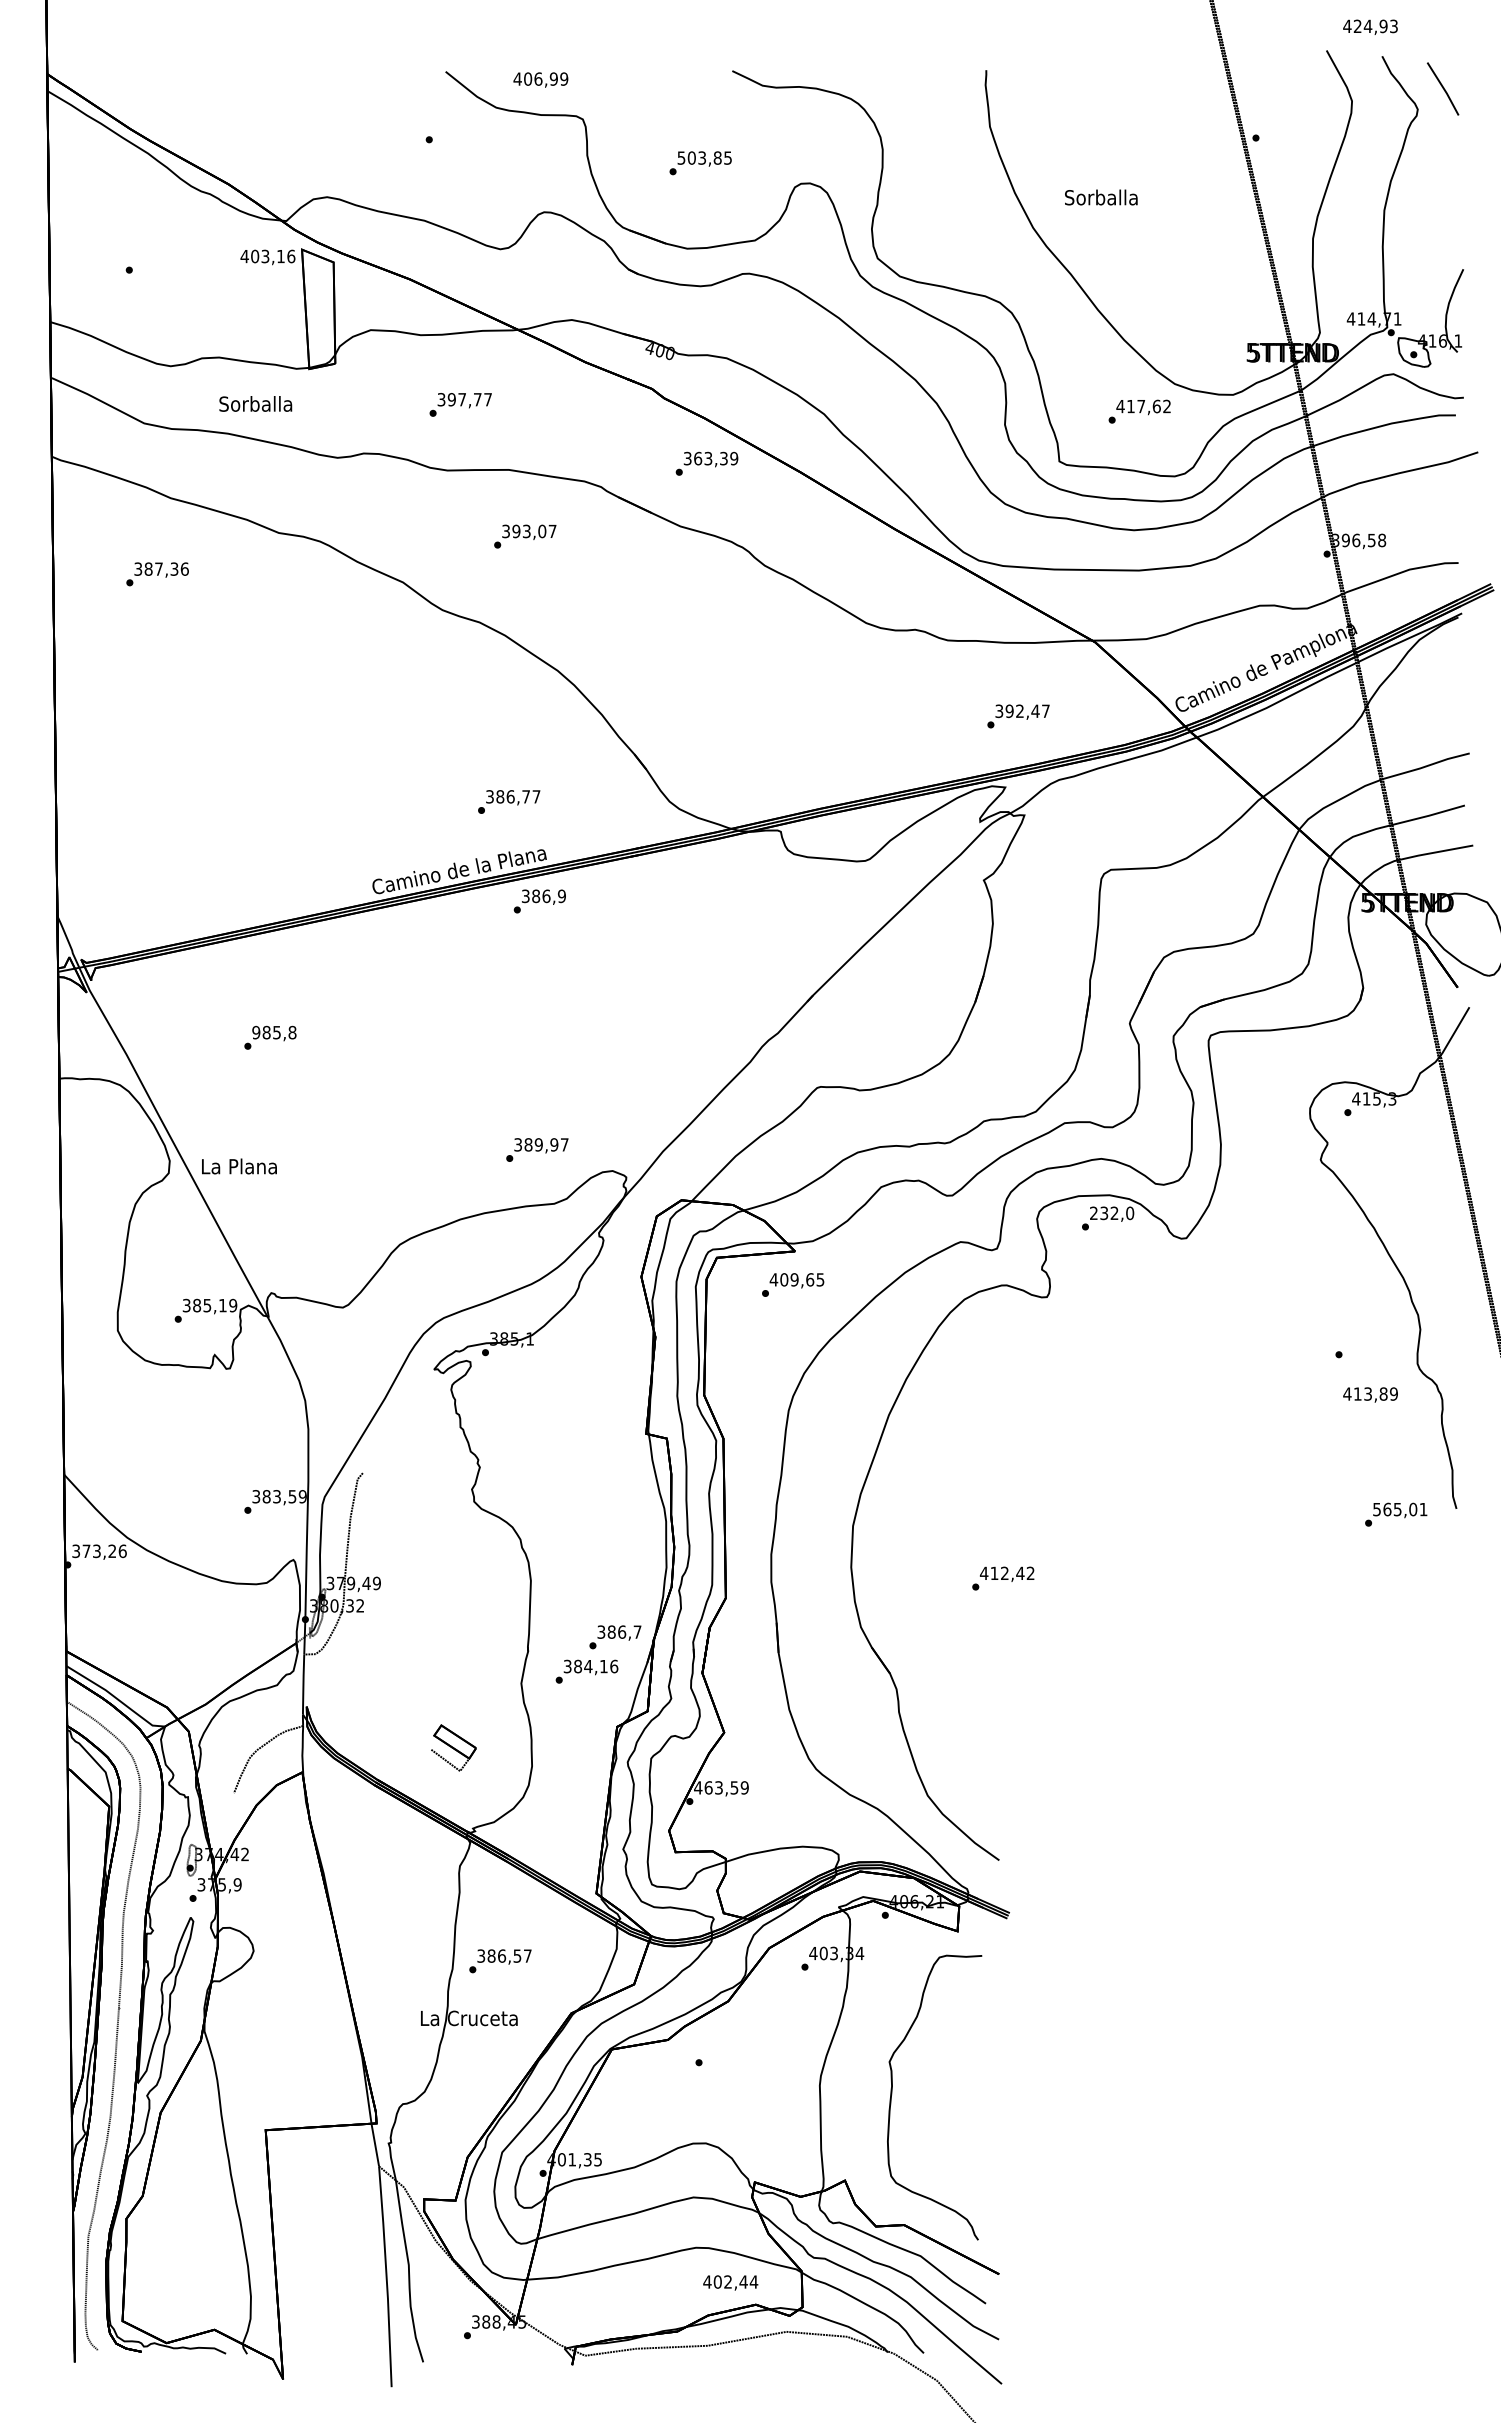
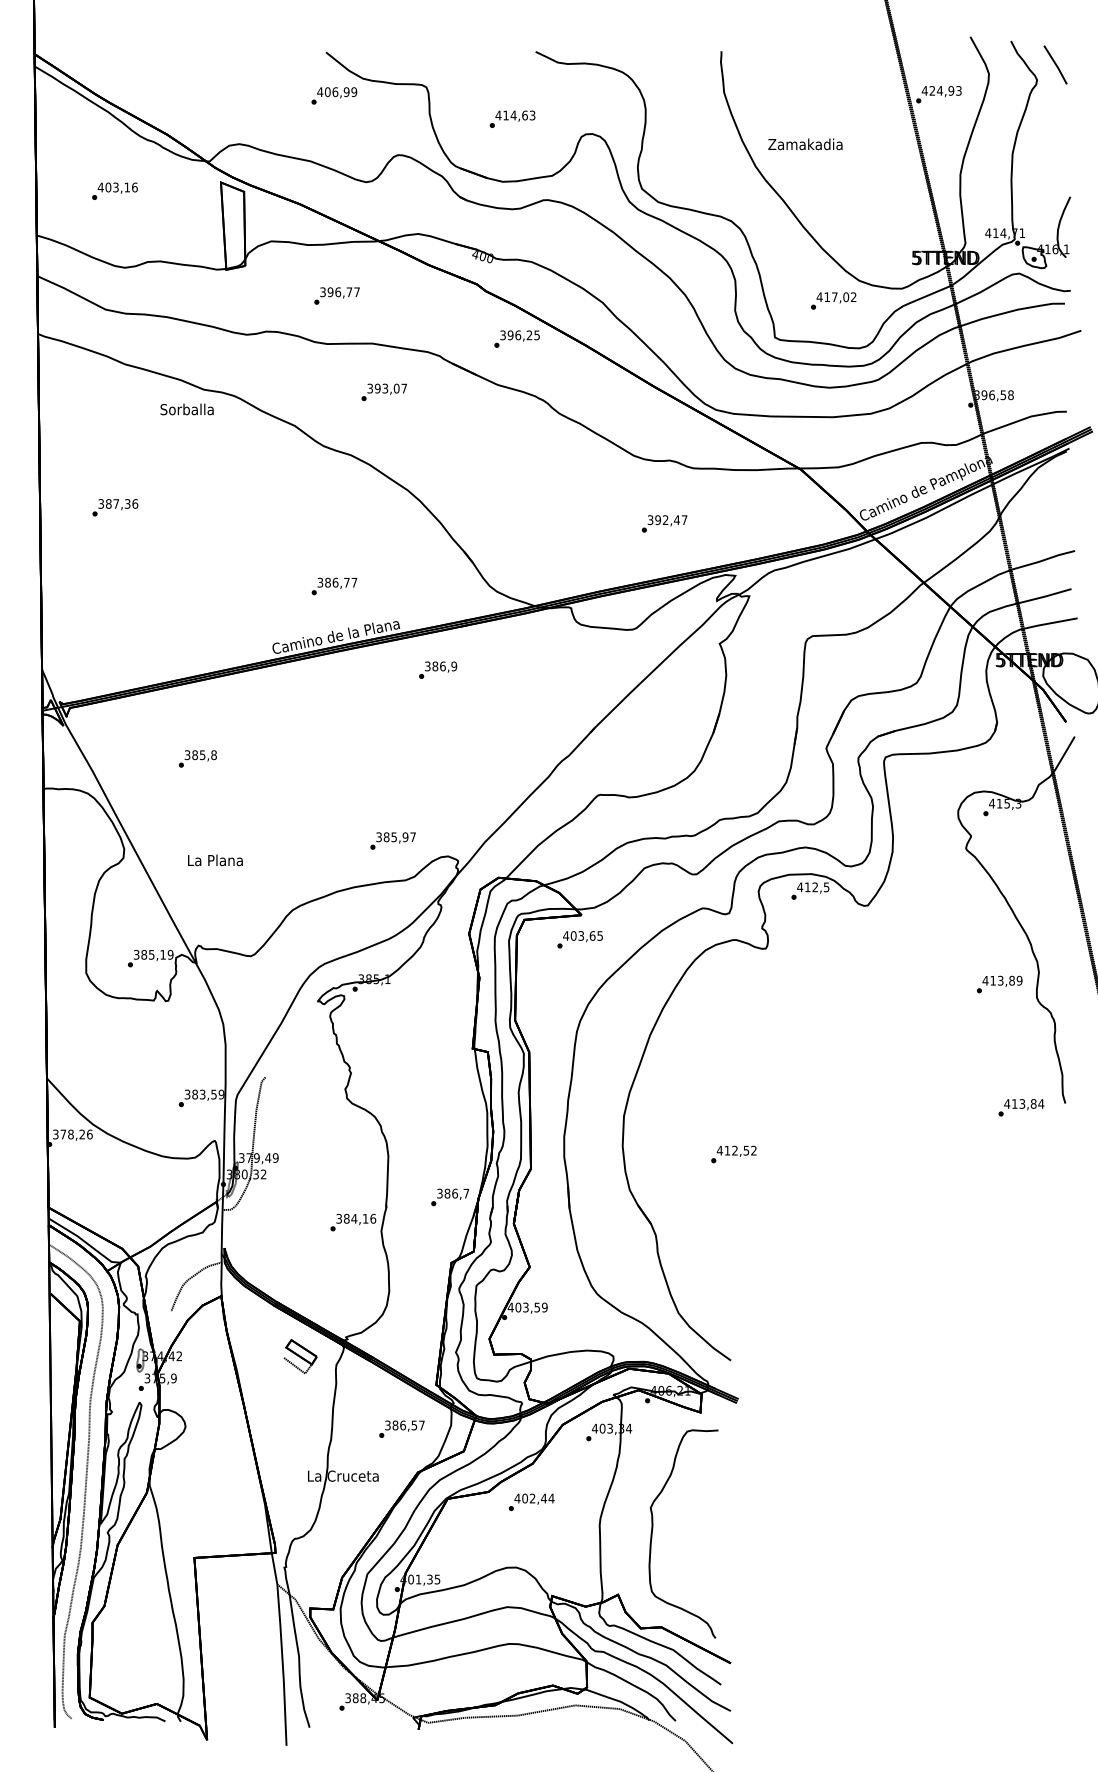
text: (1370, 26) -> (941, 90), moved
text: (540, 79) -> (336, 92), moved
text: (704, 157) -> (515, 115), 503,85 -> 414,63
text: (1100, 197) -> (804, 144), Sorballa -> Zamakadia
text: (267, 257) -> (117, 188), moved
text: (462, 399) -> (338, 292), 397,77 -> 396,77
text: (255, 403) -> (186, 409), moved
text: (1156, 405) -> (845, 296), 417,62 -> 417,02
text: (716, 458) -> (524, 335), 363,39 -> 396,25
text: (157, 574) -> (115, 507), moved
text: (1018, 716) -> (664, 523), moved
text: (509, 801) -> (334, 586), moved
text: (539, 901) -> (437, 670), moved
text: (256, 1032) -> (187, 755), 985,8 -> 385,8
text: (538, 1144) -> (393, 836), 389,97 -> 385,97
text: (239, 1166) -> (215, 860), moved
text: (1111, 1213) -> (813, 887), 232,0 -> 412,5
text: (794, 1279) -> (581, 935), 409,65 -> 403,65
text: (1370, 1394) -> (1002, 981), moved
text: (1399, 1509) -> (1023, 1103), 565,01 -> 413,84
text: (96, 1551) -> (70, 1134), 373,26 -> 378,26
text: (1020, 1573) -> (746, 1150), 412,42 -> 412,52
text: (586, 1671) -> (352, 1222), moved
part: (453, 1747) -> (300, 1356), moved
text: (708, 1787) -> (518, 1307), 463,59 -> 403,59
text: (500, 1961) -> (401, 1429), moved
text: (730, 2282) -> (534, 1498), moved

